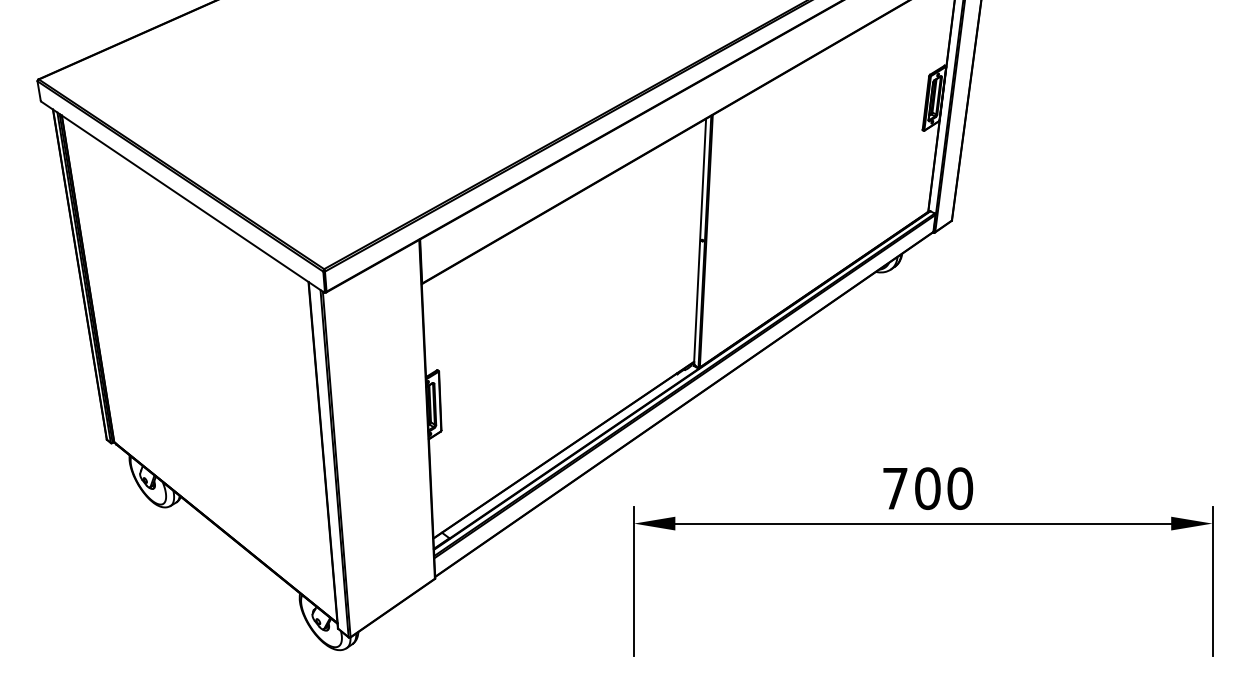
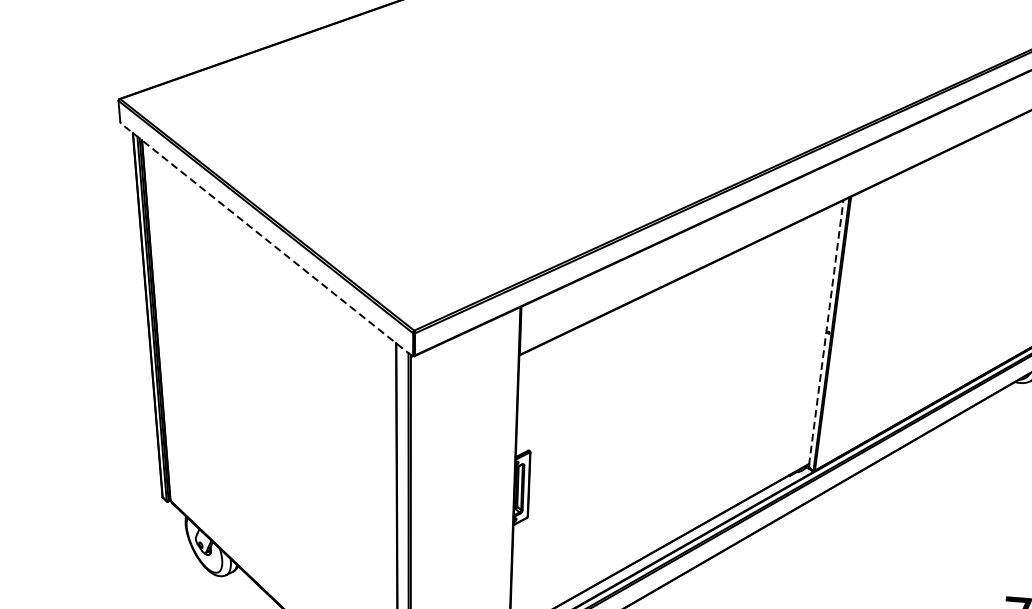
line: (182, 196) -> (266, 239), solid -> dashed
line: (700, 240) -> (826, 332), solid -> dashed

